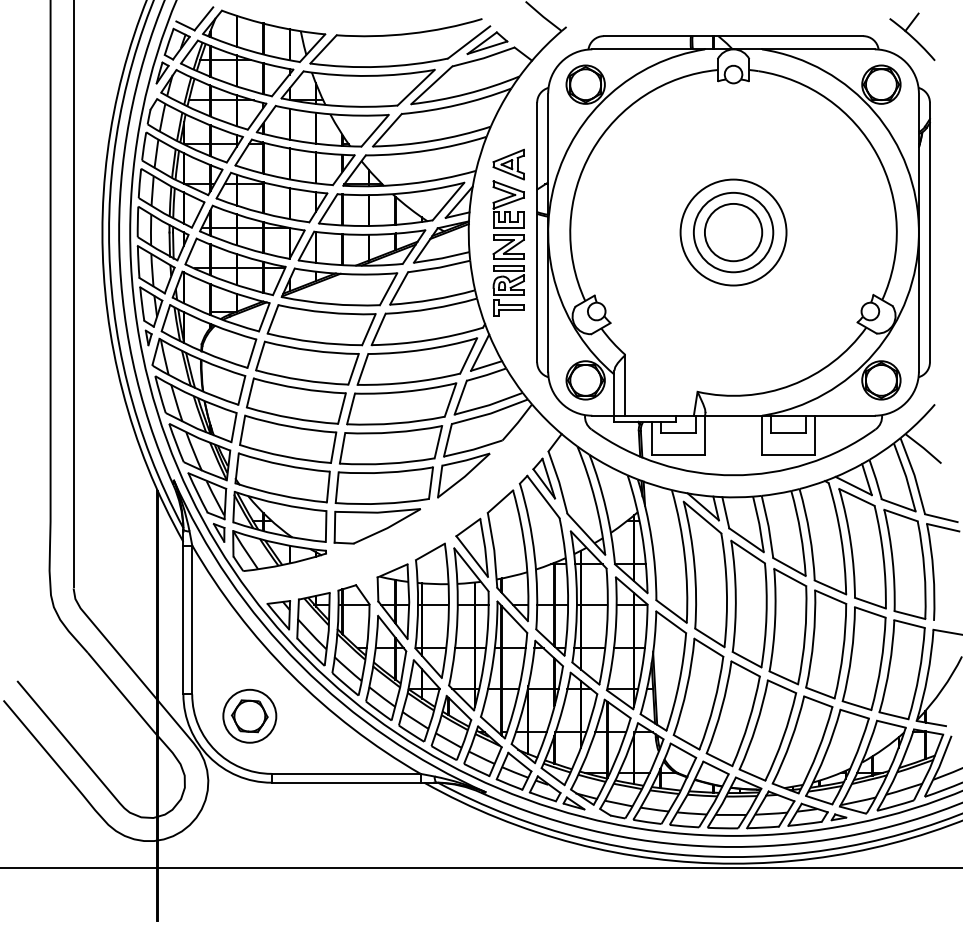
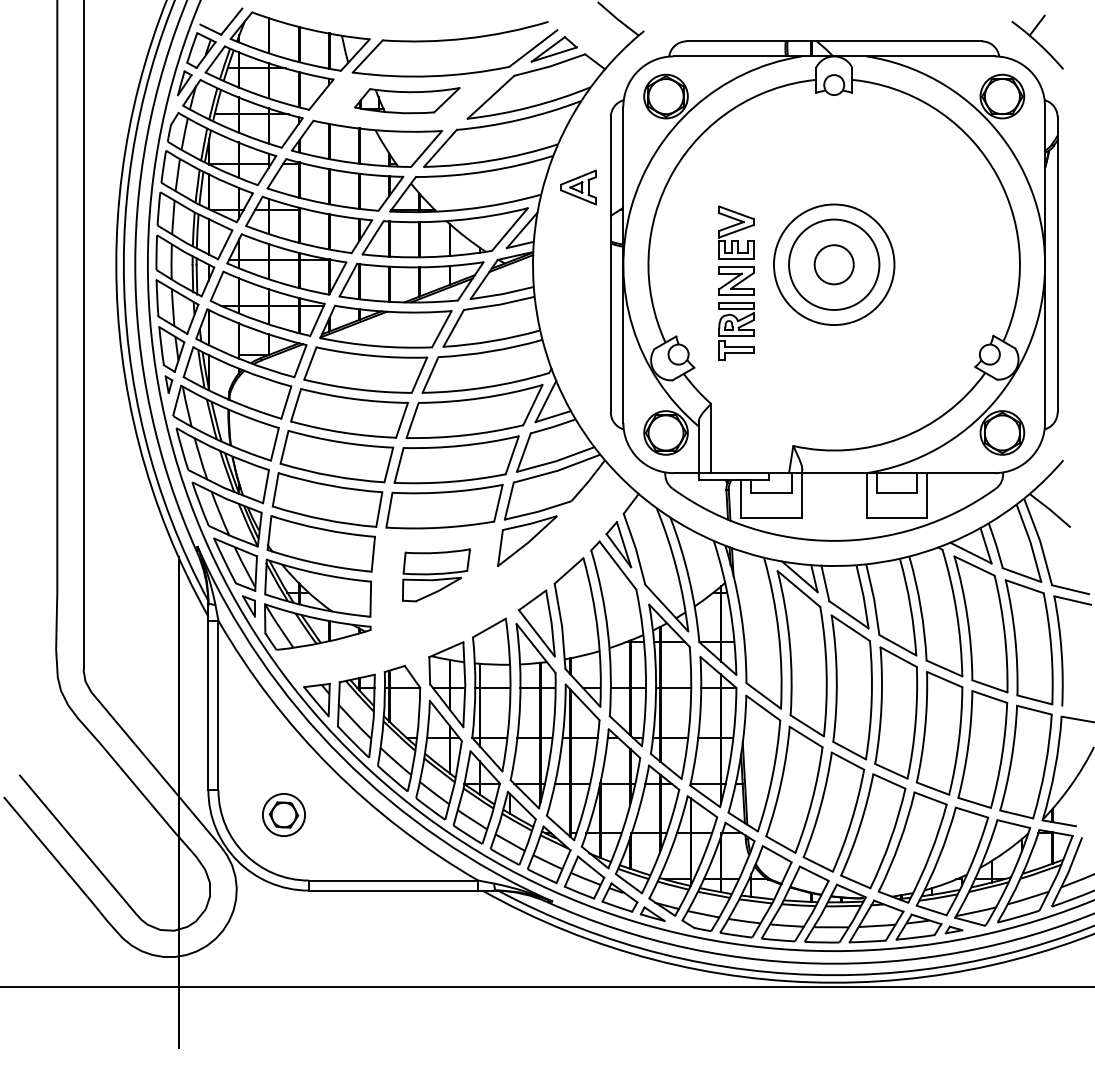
part: (358, 88) -> (407, 100), size x0.6
circle: (732, 232) -> (833, 264), size x0.6
part: (508, 248) -> (736, 282), moved
part: (383, 505) -> (436, 575), size x0.6
part: (249, 715) -> (283, 814), size x0.7

